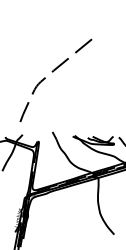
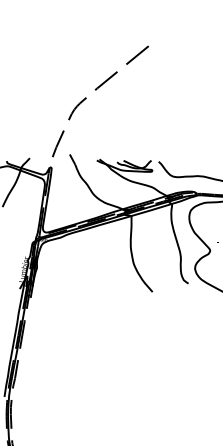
curve: (53, 72) -> (96, 90), moved

